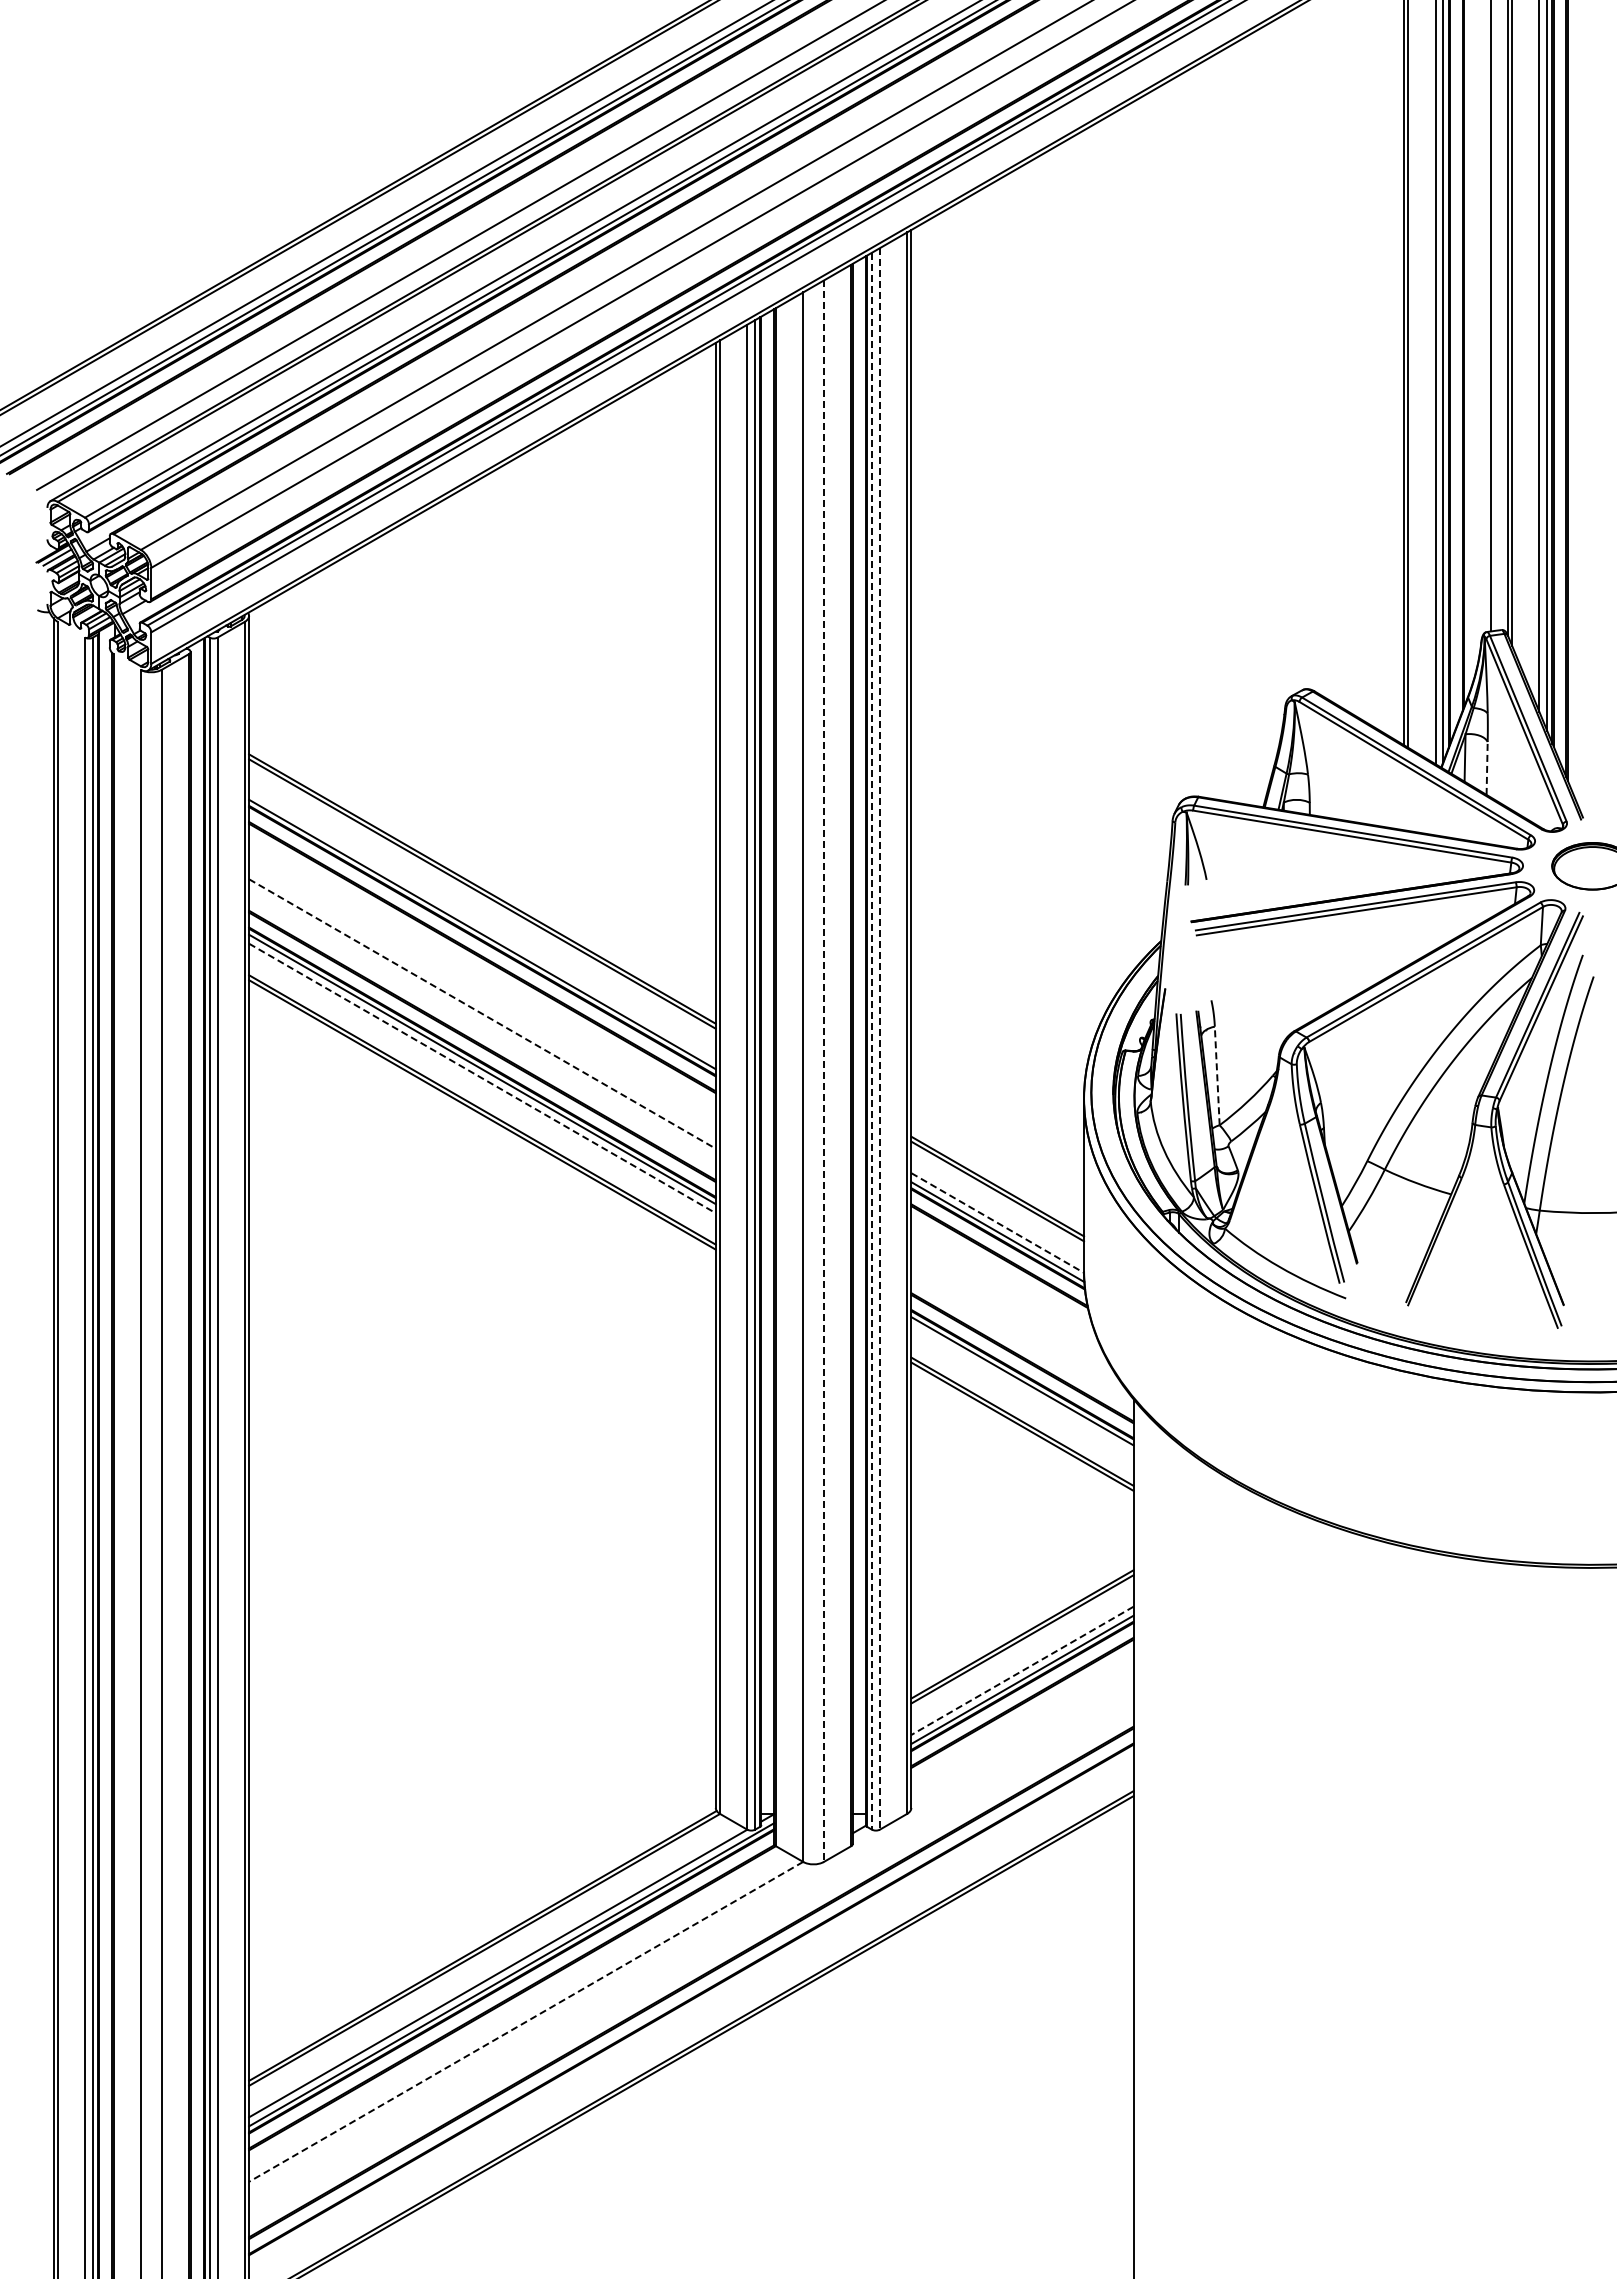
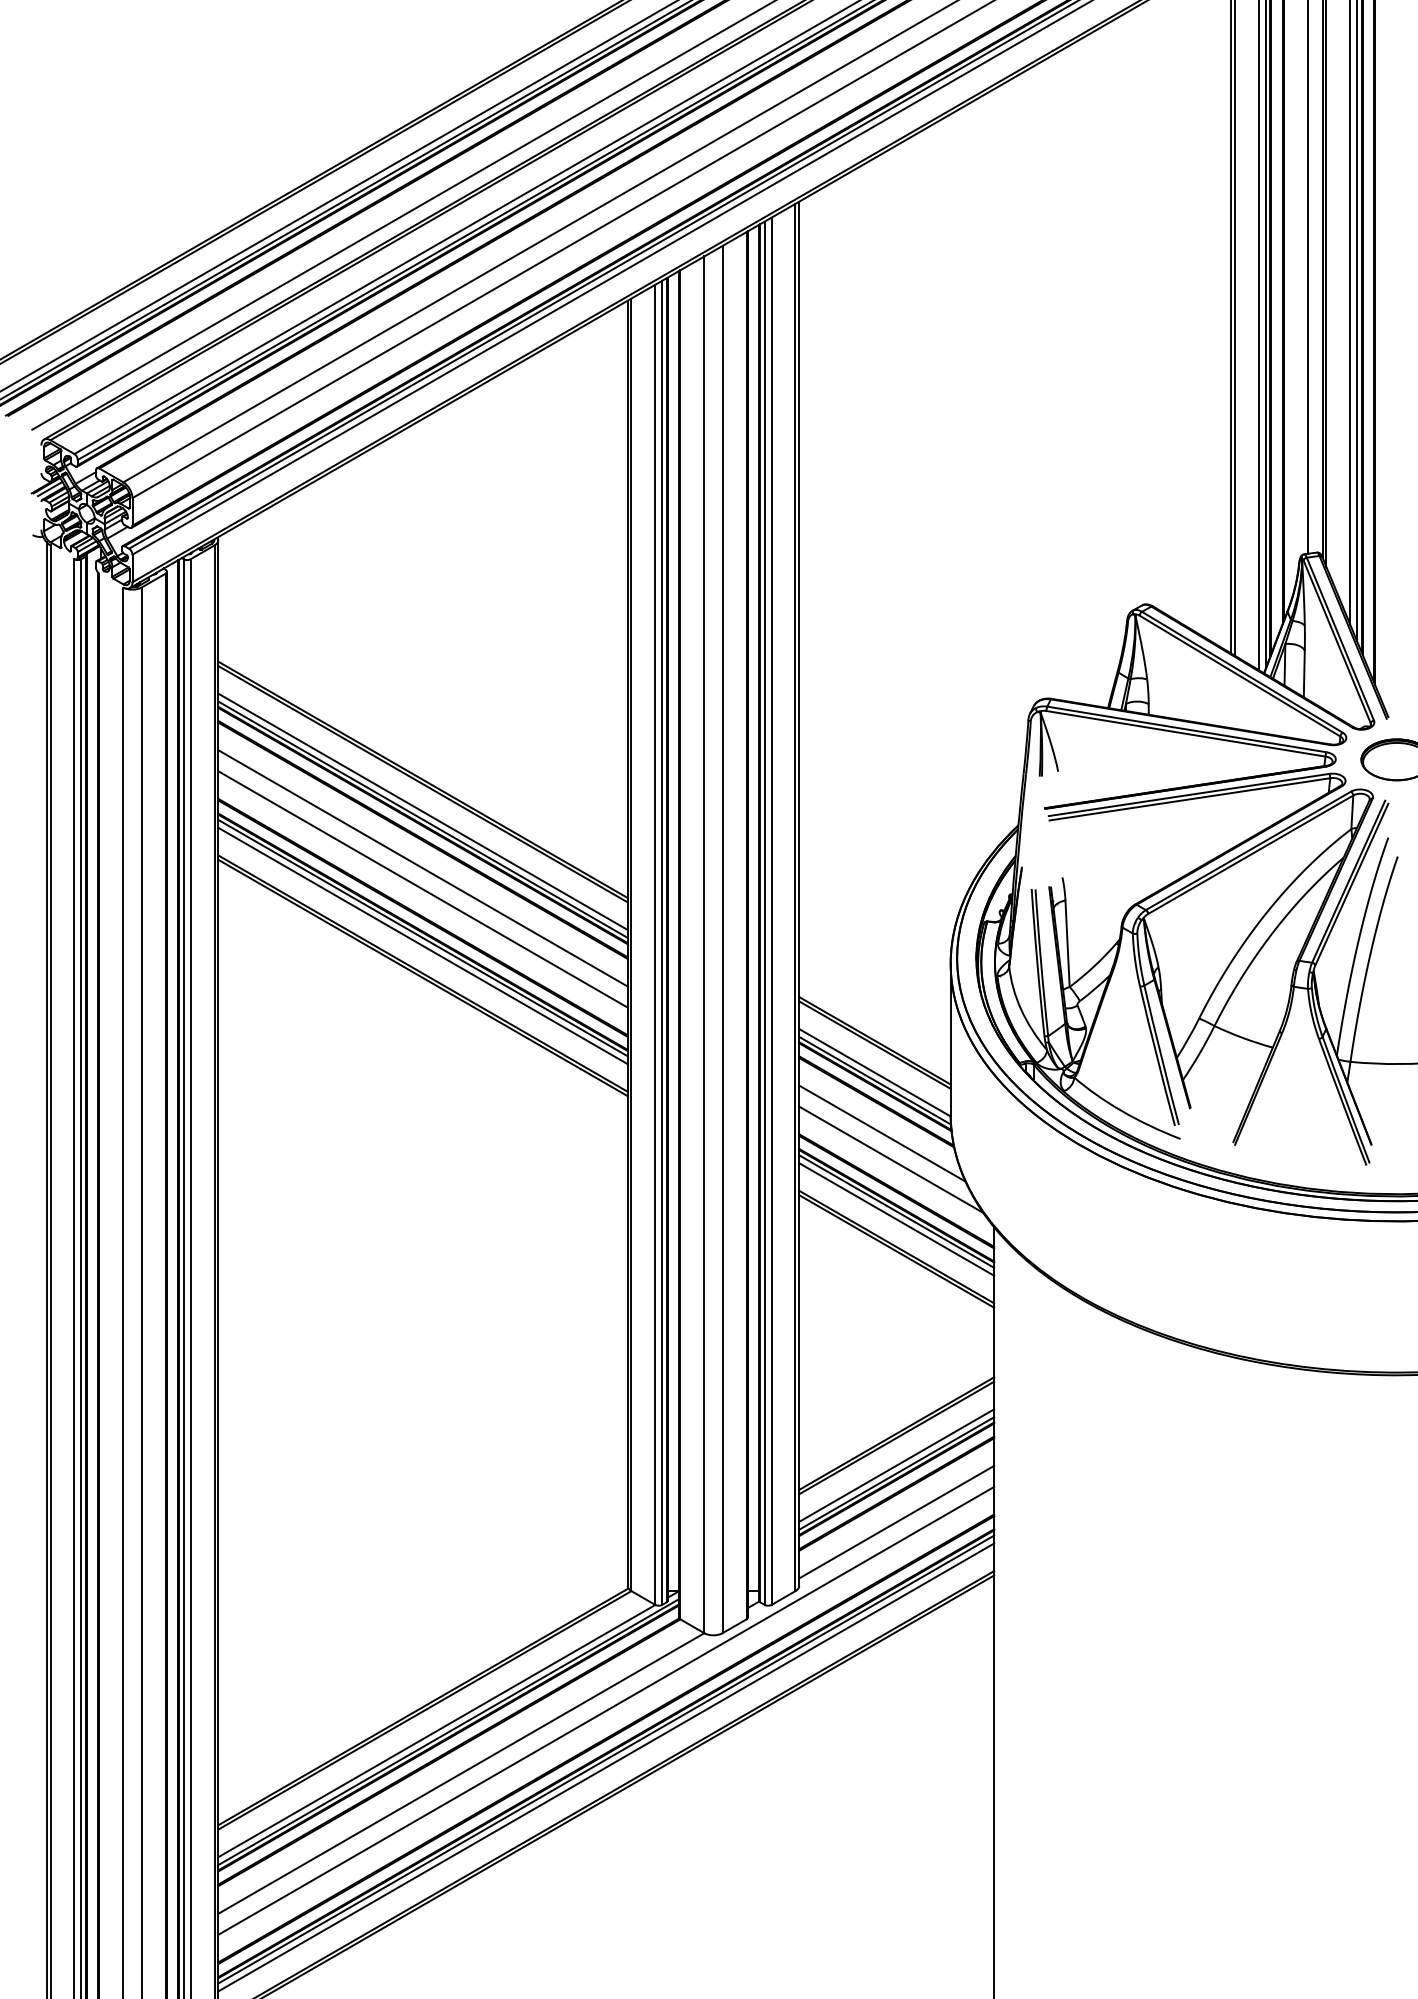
line: (1487, 767) -> (1304, 673), dashed -> solid
line: (482, 925) -> (423, 811), added
line: (482, 989) -> (423, 867), added
line: (482, 1014) -> (423, 889), dashed -> solid
line: (879, 1038) -> (771, 910), dashed -> solid
line: (872, 1041) -> (765, 913), dashed -> solid
line: (823, 1071) -> (722, 939), dashed -> solid
line: (1217, 1075) -> (1067, 943), dashed -> solid
line: (482, 1078) -> (423, 945), dashed -> solid
line: (997, 1223) -> (874, 1073), dashed -> solid
line: (1005, 1292) -> (881, 1133), added
line: (1016, 1321) -> (891, 1159), added
line: (1022, 1390) -> (896, 1219), added
line: (1022, 1671) -> (896, 1466), dashed -> solid
line: (1022, 1735) -> (896, 1522), added
line: (691, 1950) -> (606, 1710), added
line: (691, 2005) -> (606, 1759), added
line: (691, 2014) -> (606, 1767), added
line: (526, 2021) -> (461, 1773), dashed -> solid

